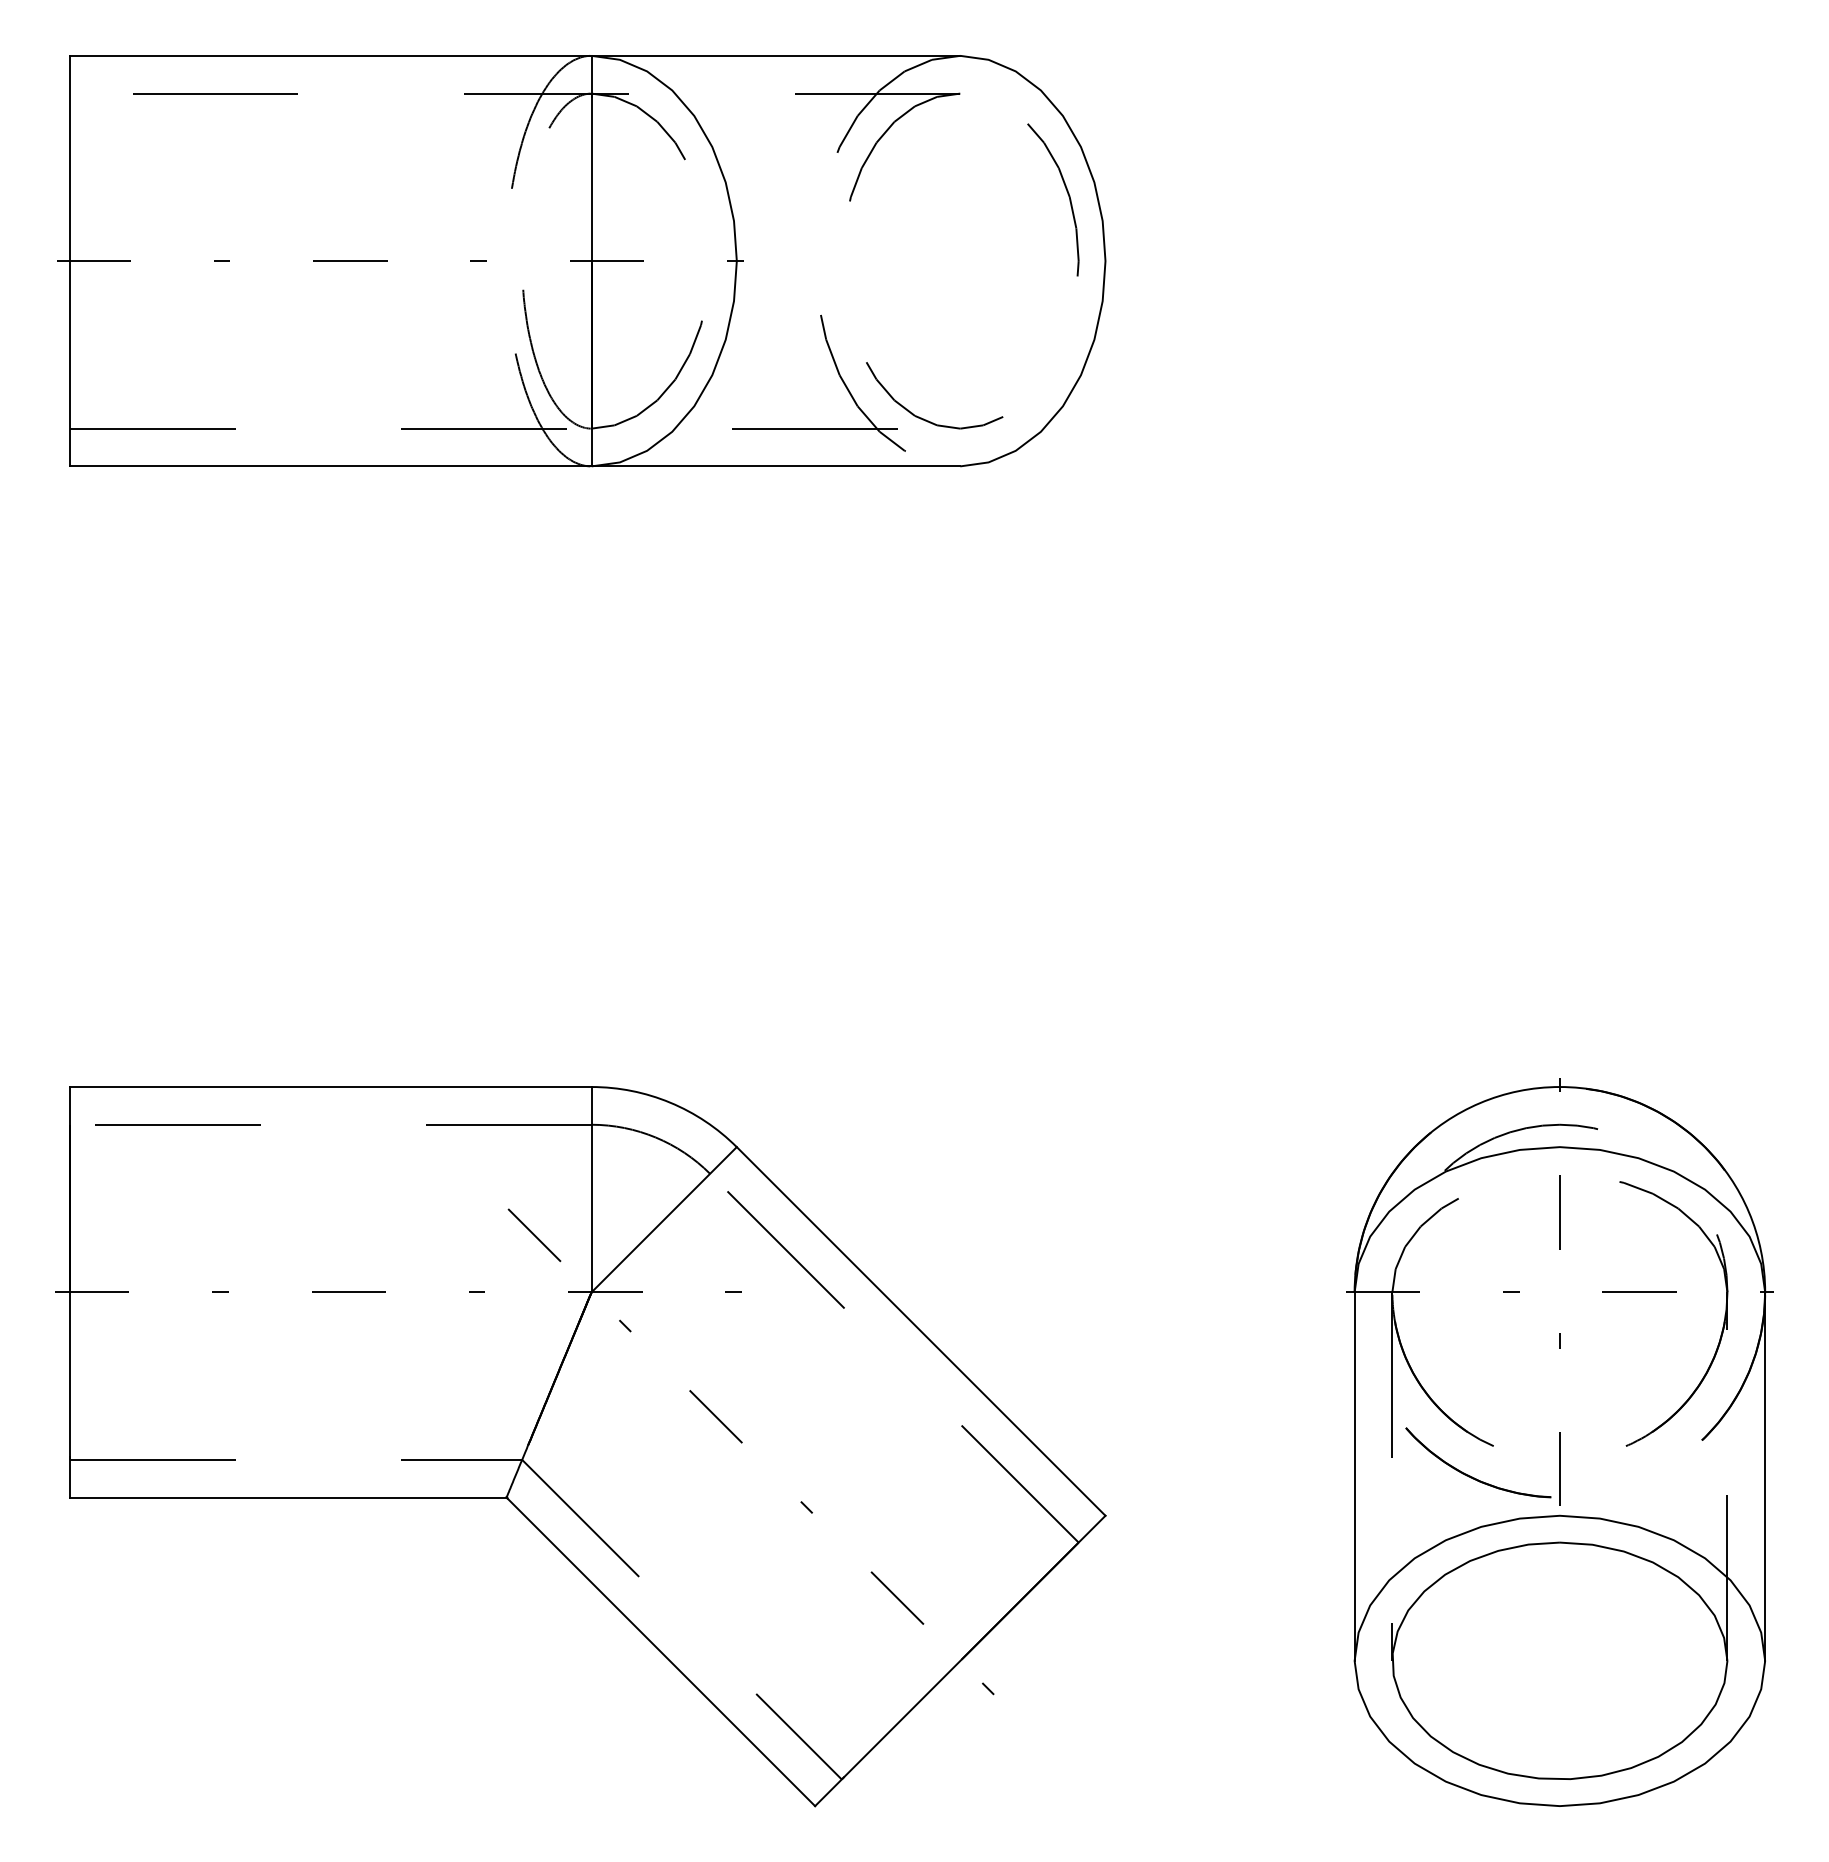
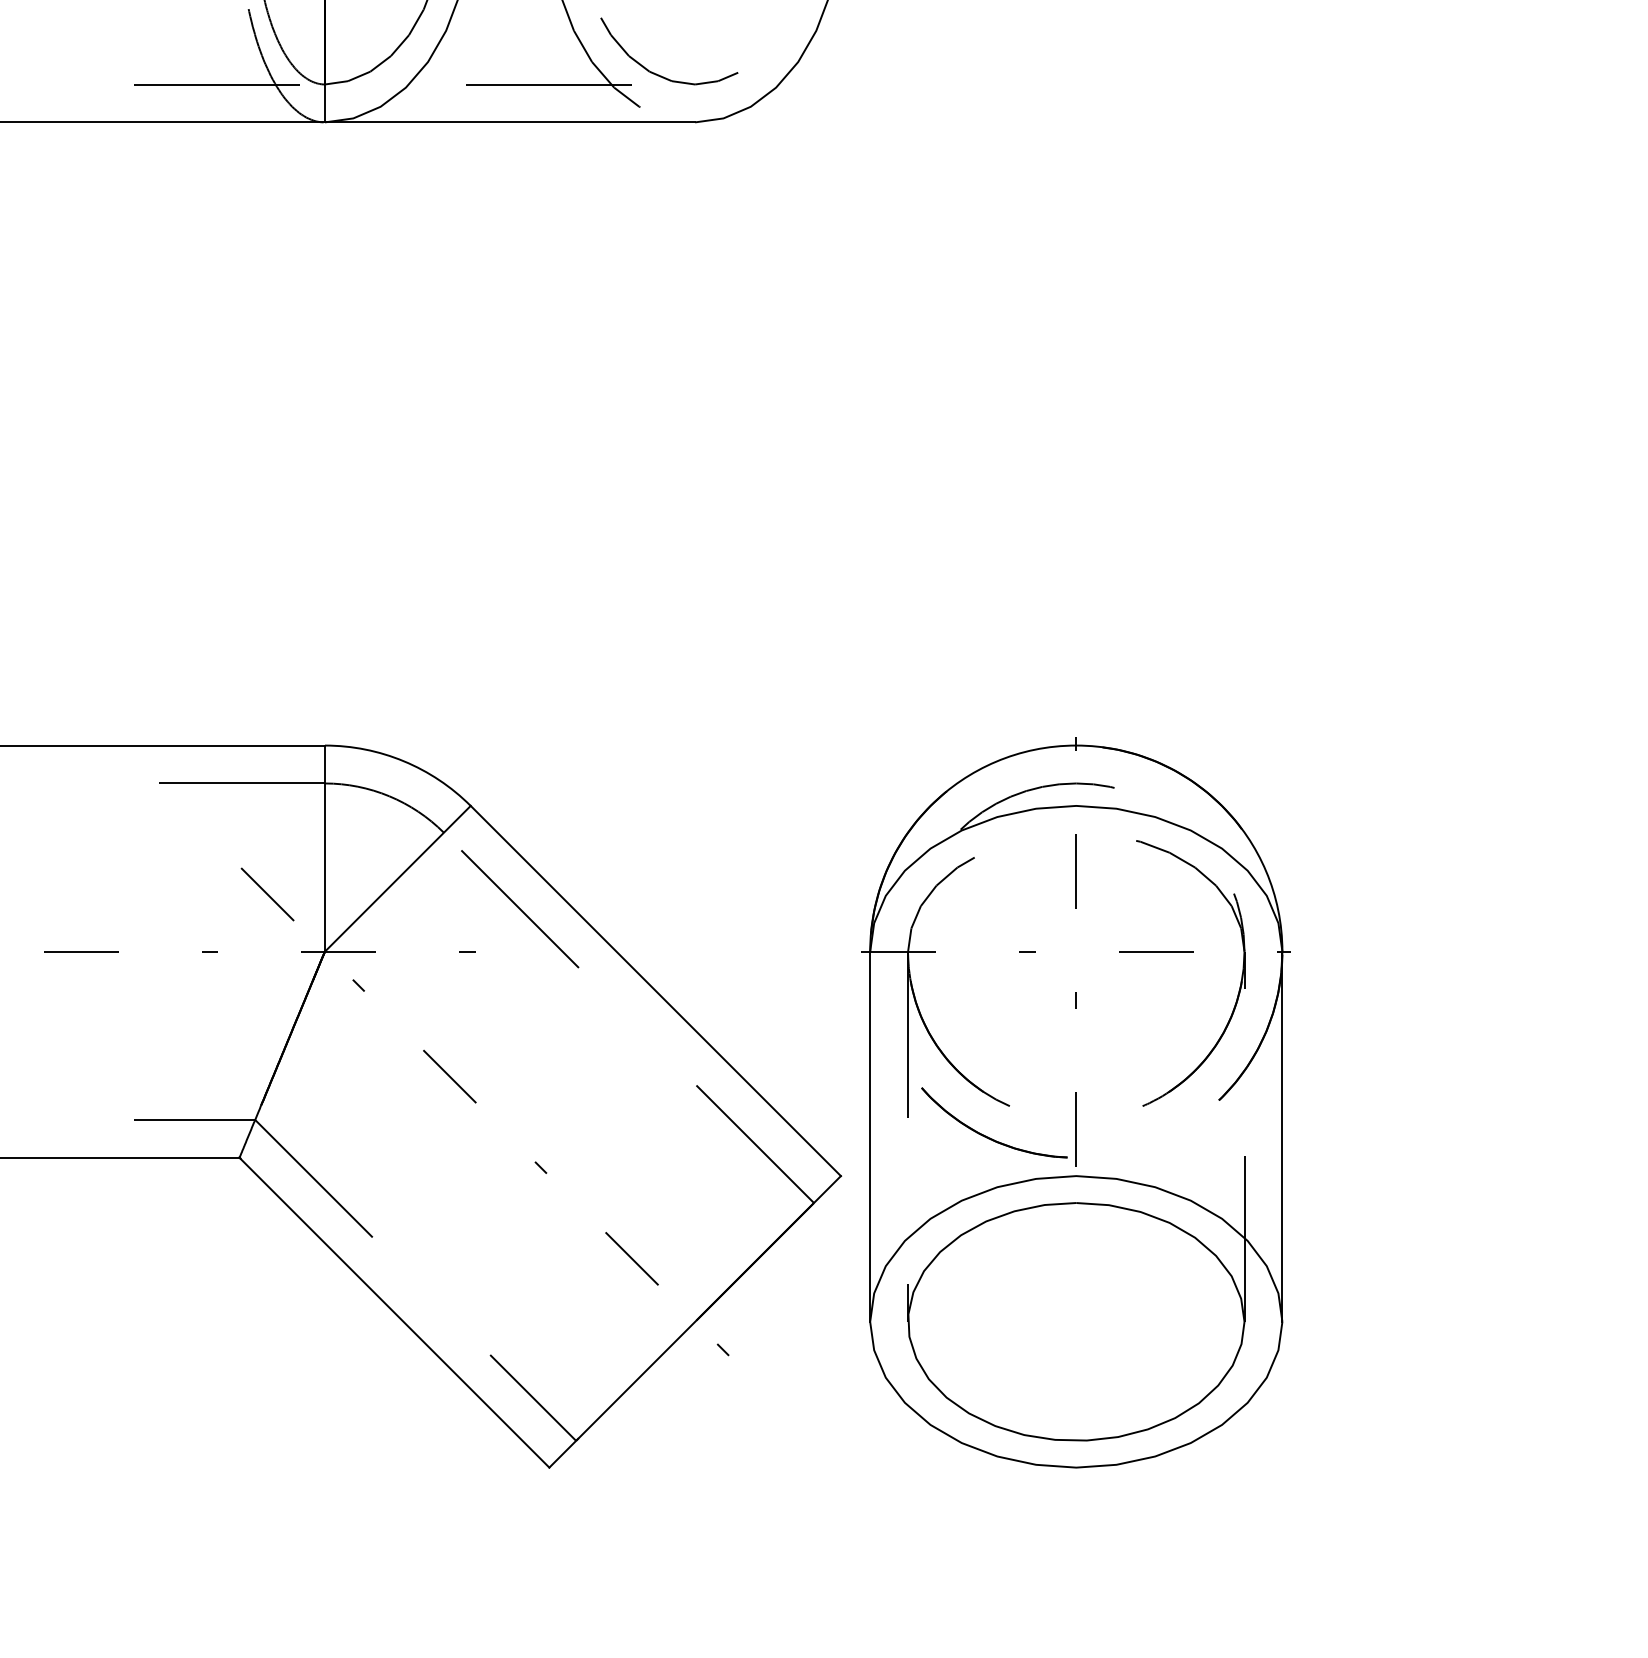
part: (1559, 1442) -> (1075, 1102), moved

